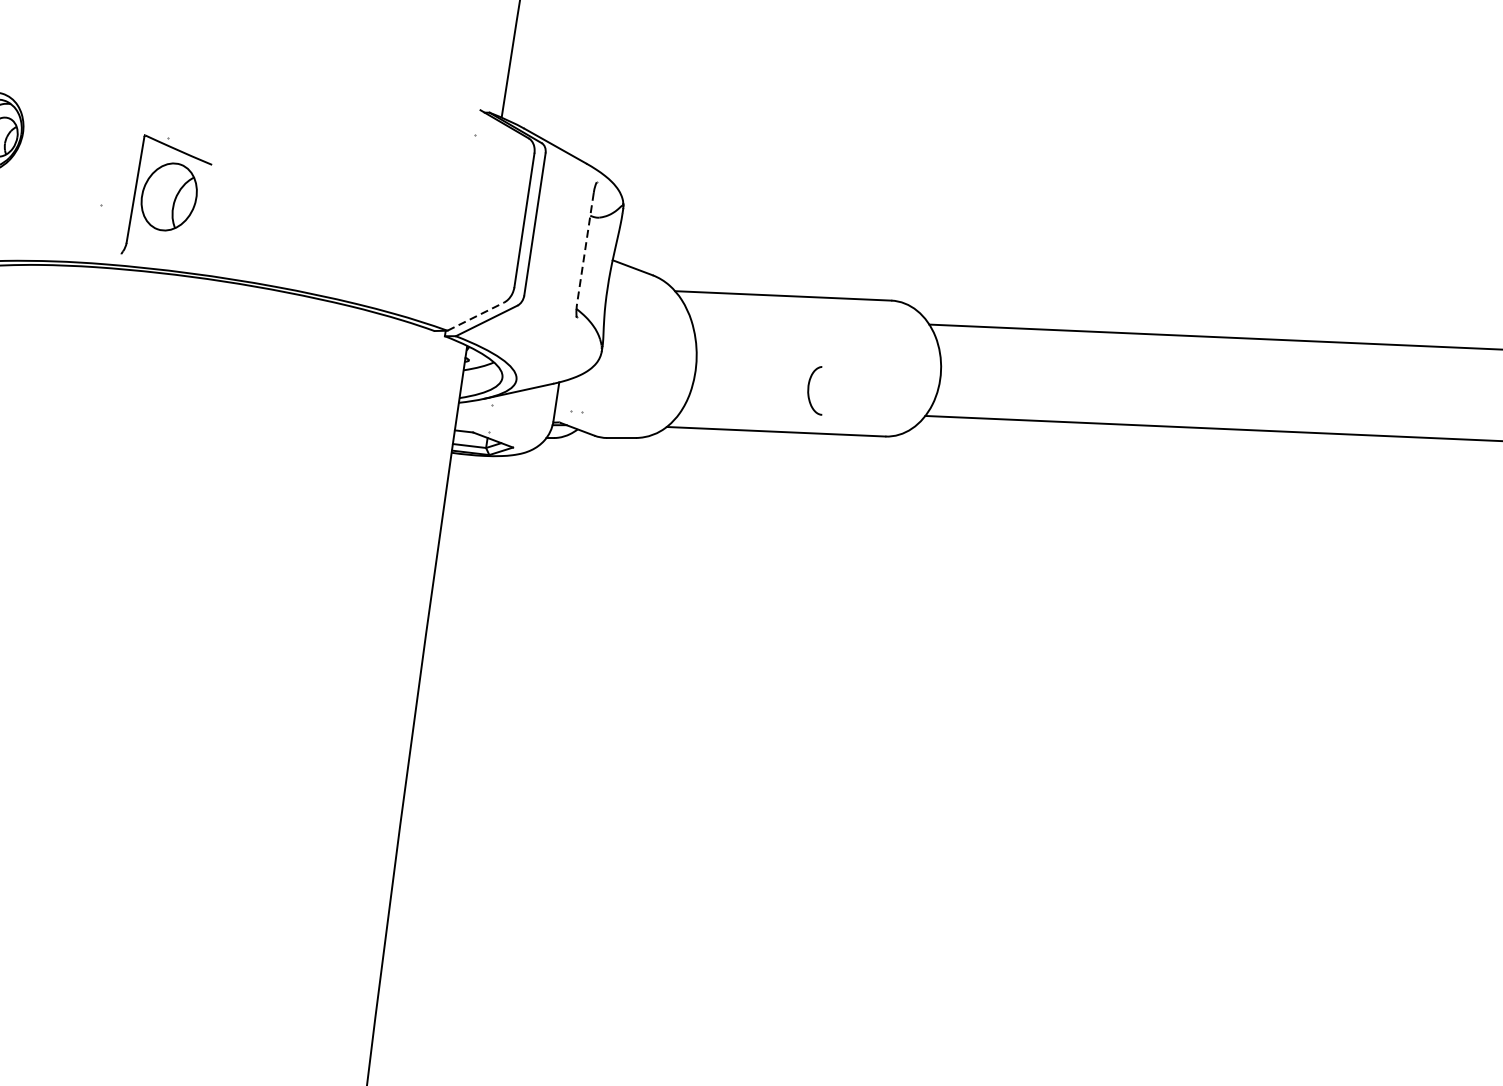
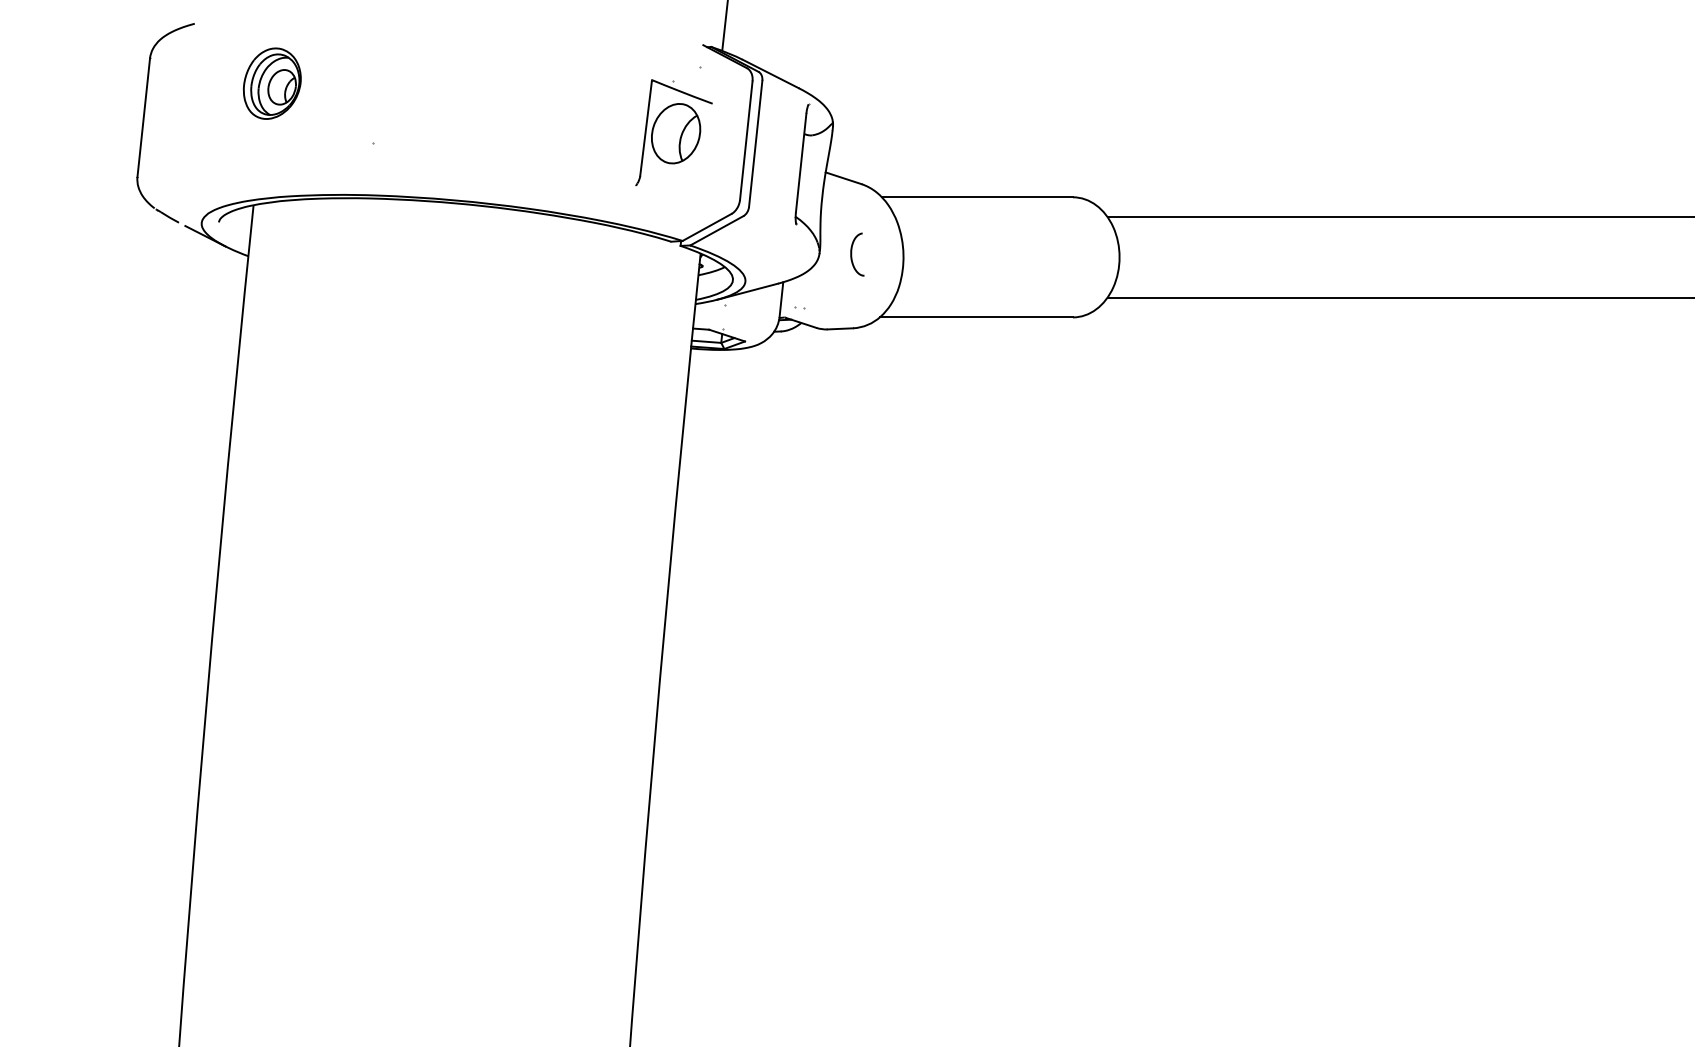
part: (166, 195) -> (673, 132), moved
line: (585, 248) -> (801, 163), dashed -> solid
line: (476, 316) -> (707, 227), dashed -> solid
curve: (809, 390) -> (852, 254), moved

